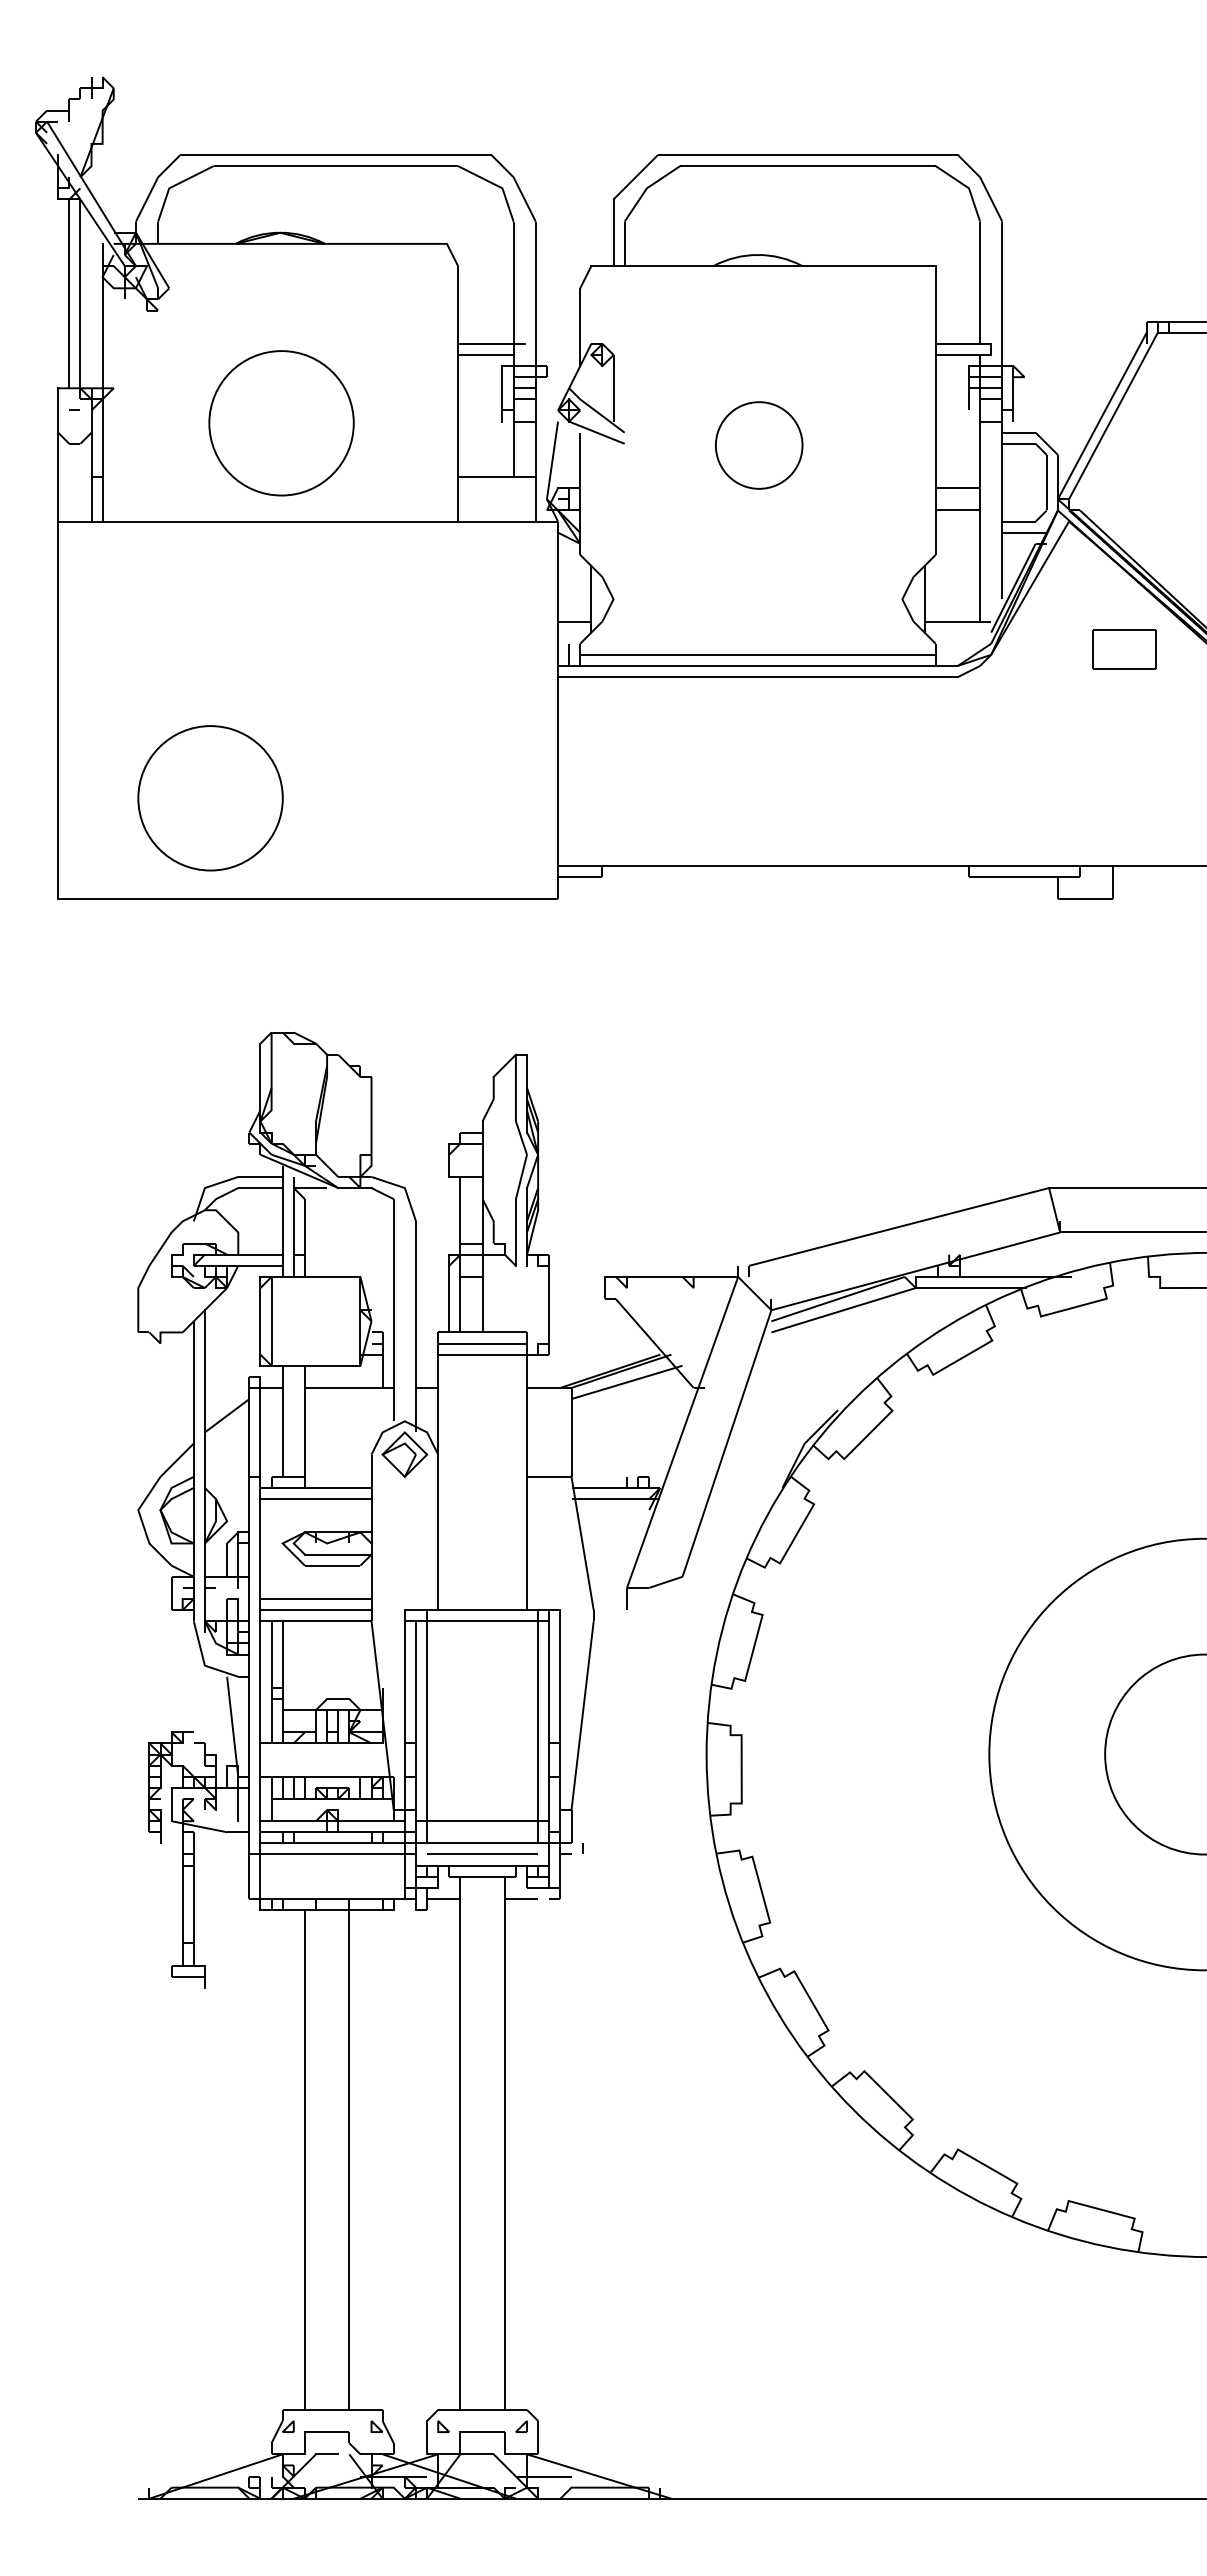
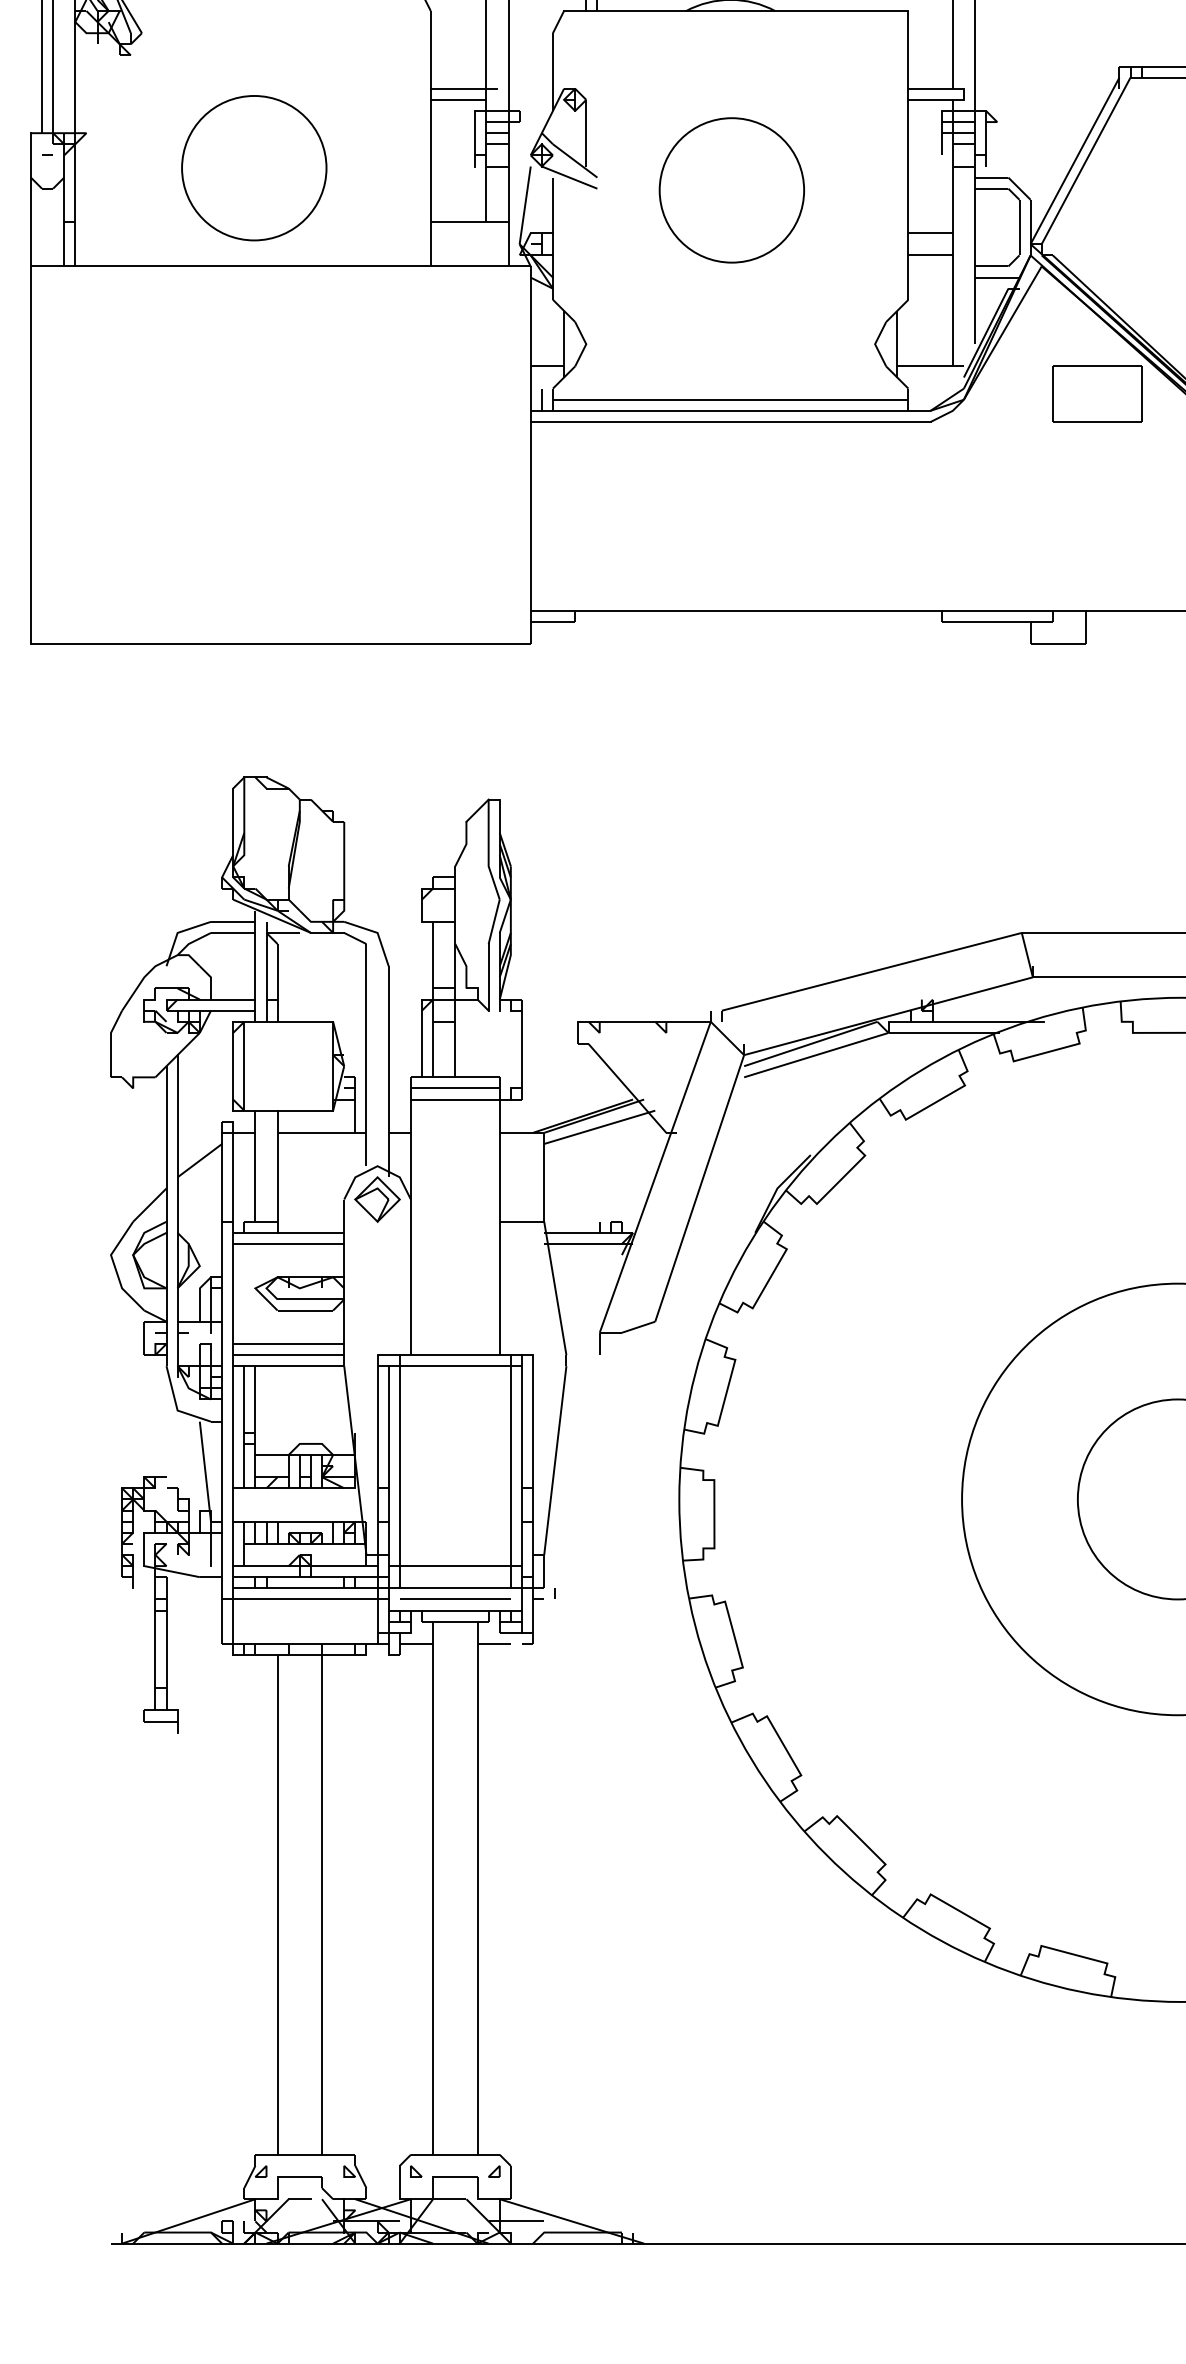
circle: (758, 445) -> (731, 190), size x1.67
part: (1124, 649) -> (1097, 394), size x1.43
circle: (210, 798) -> (183, 543), removed

